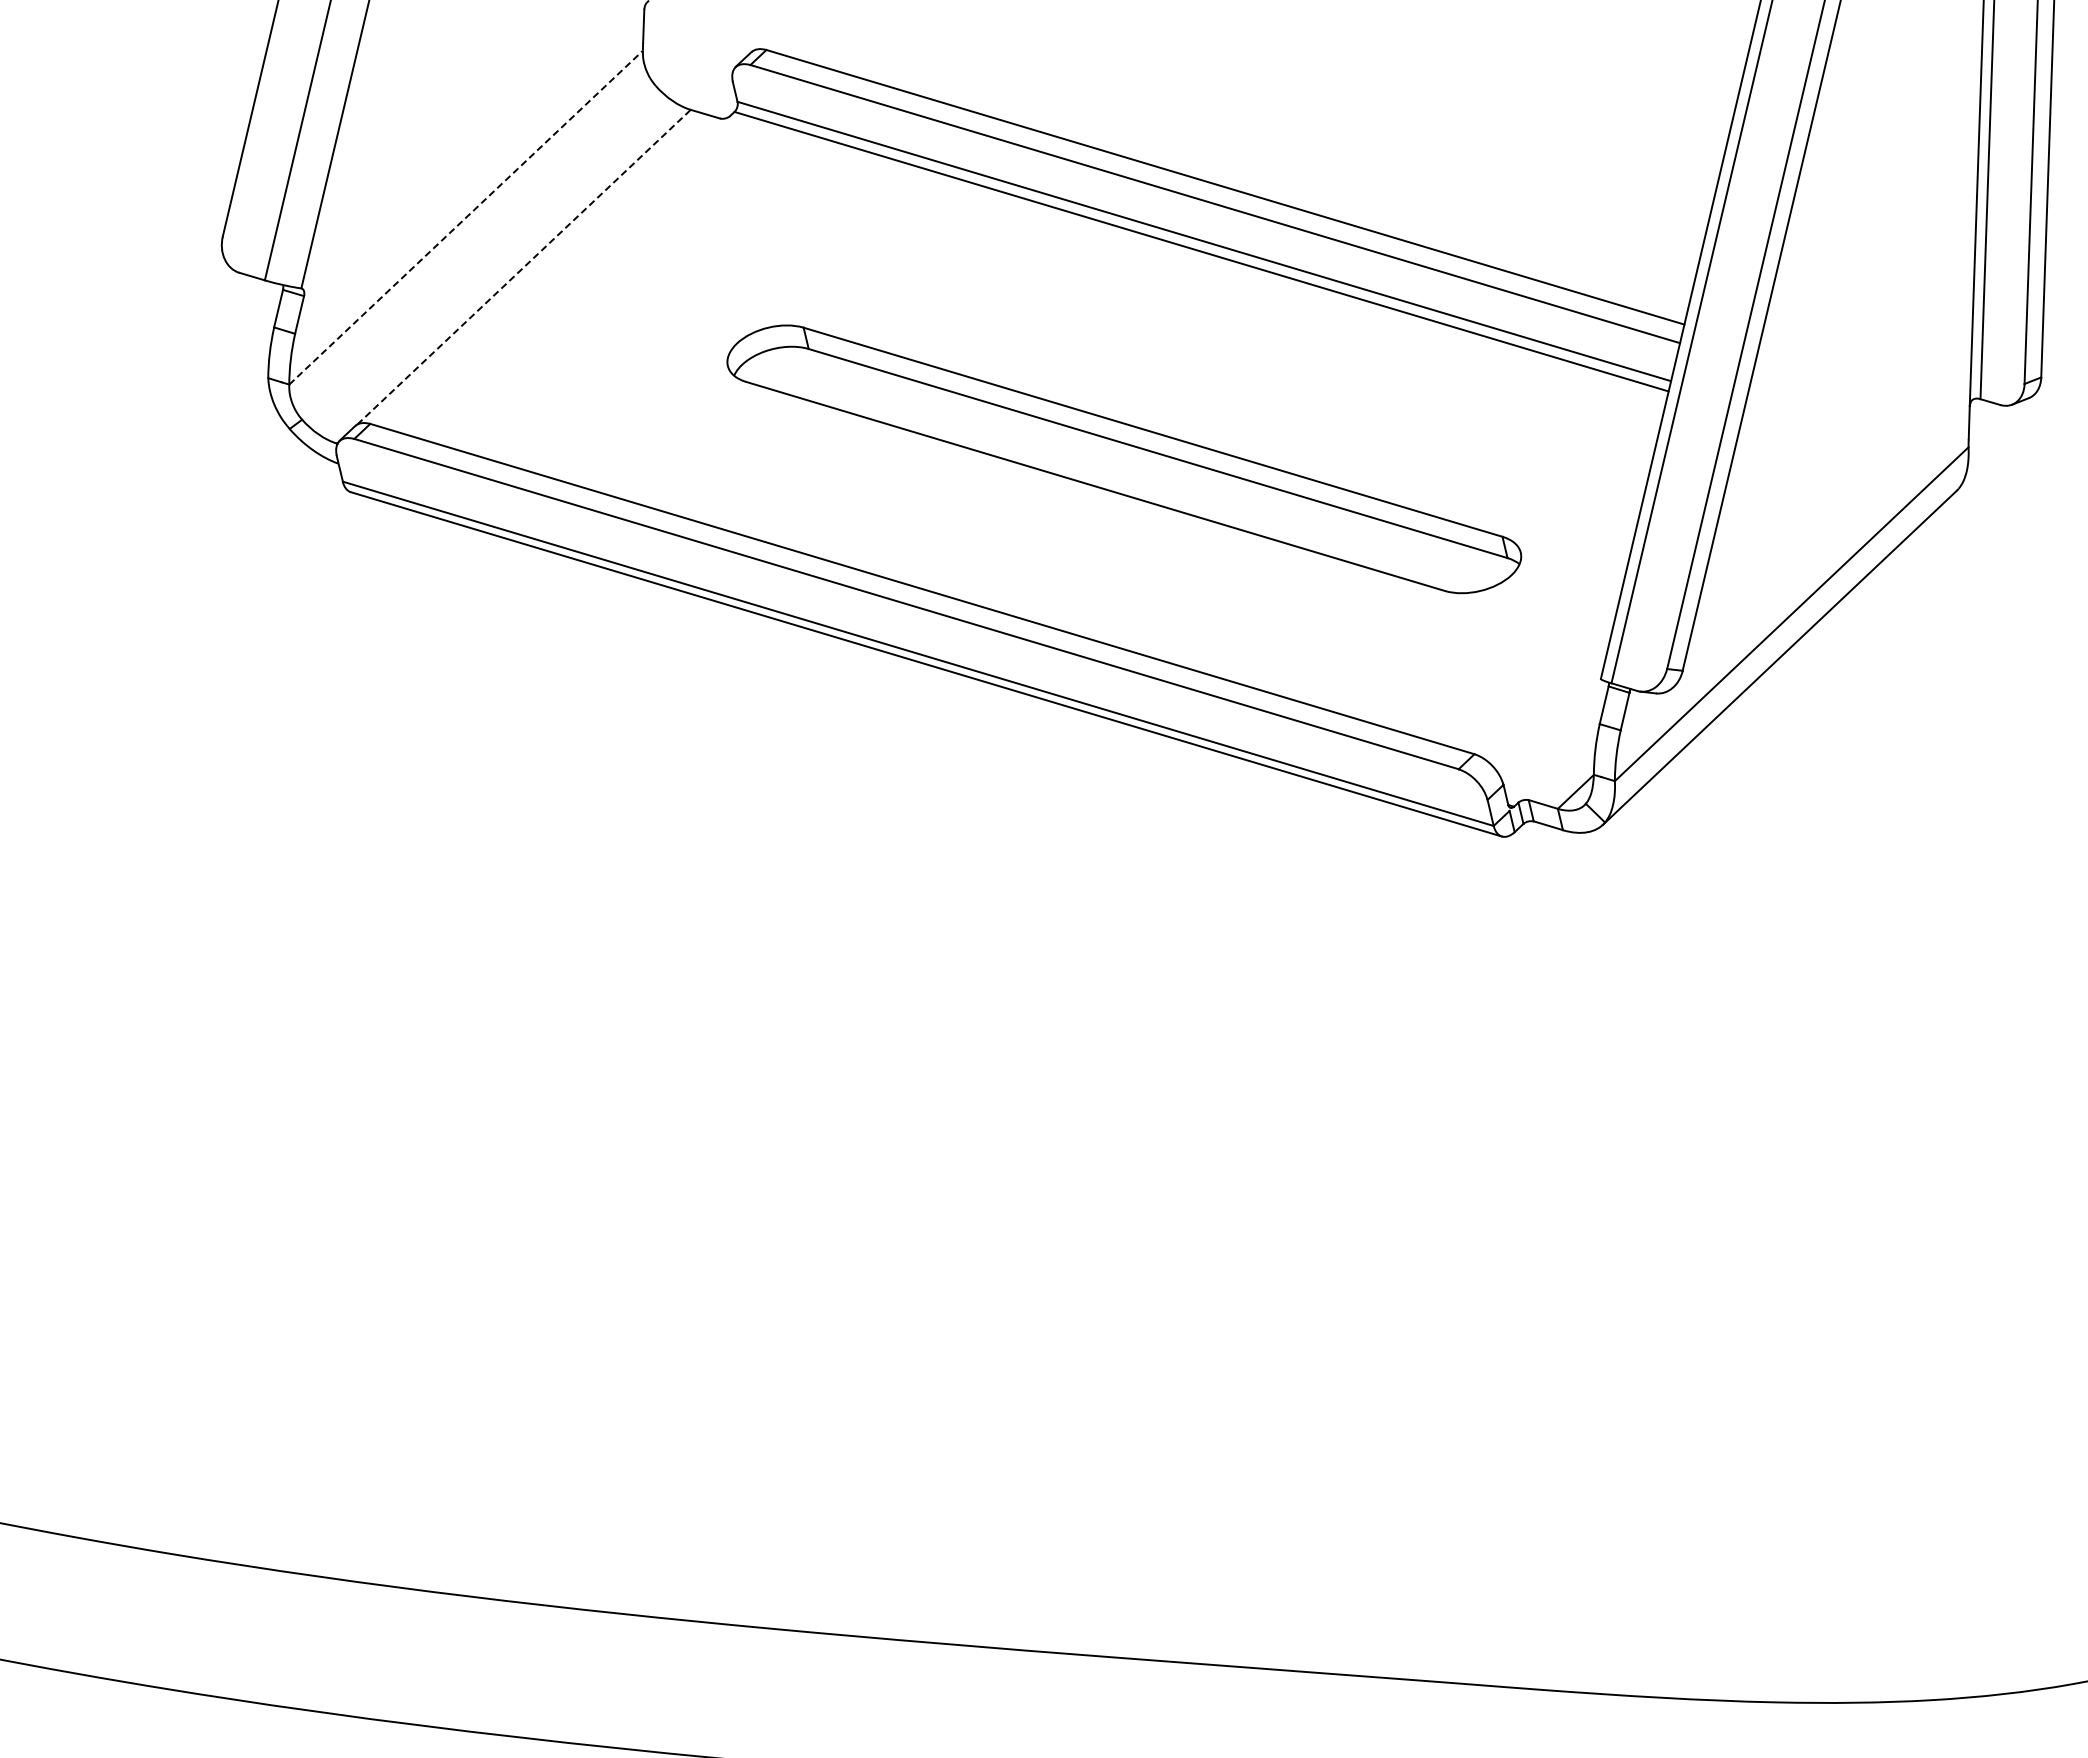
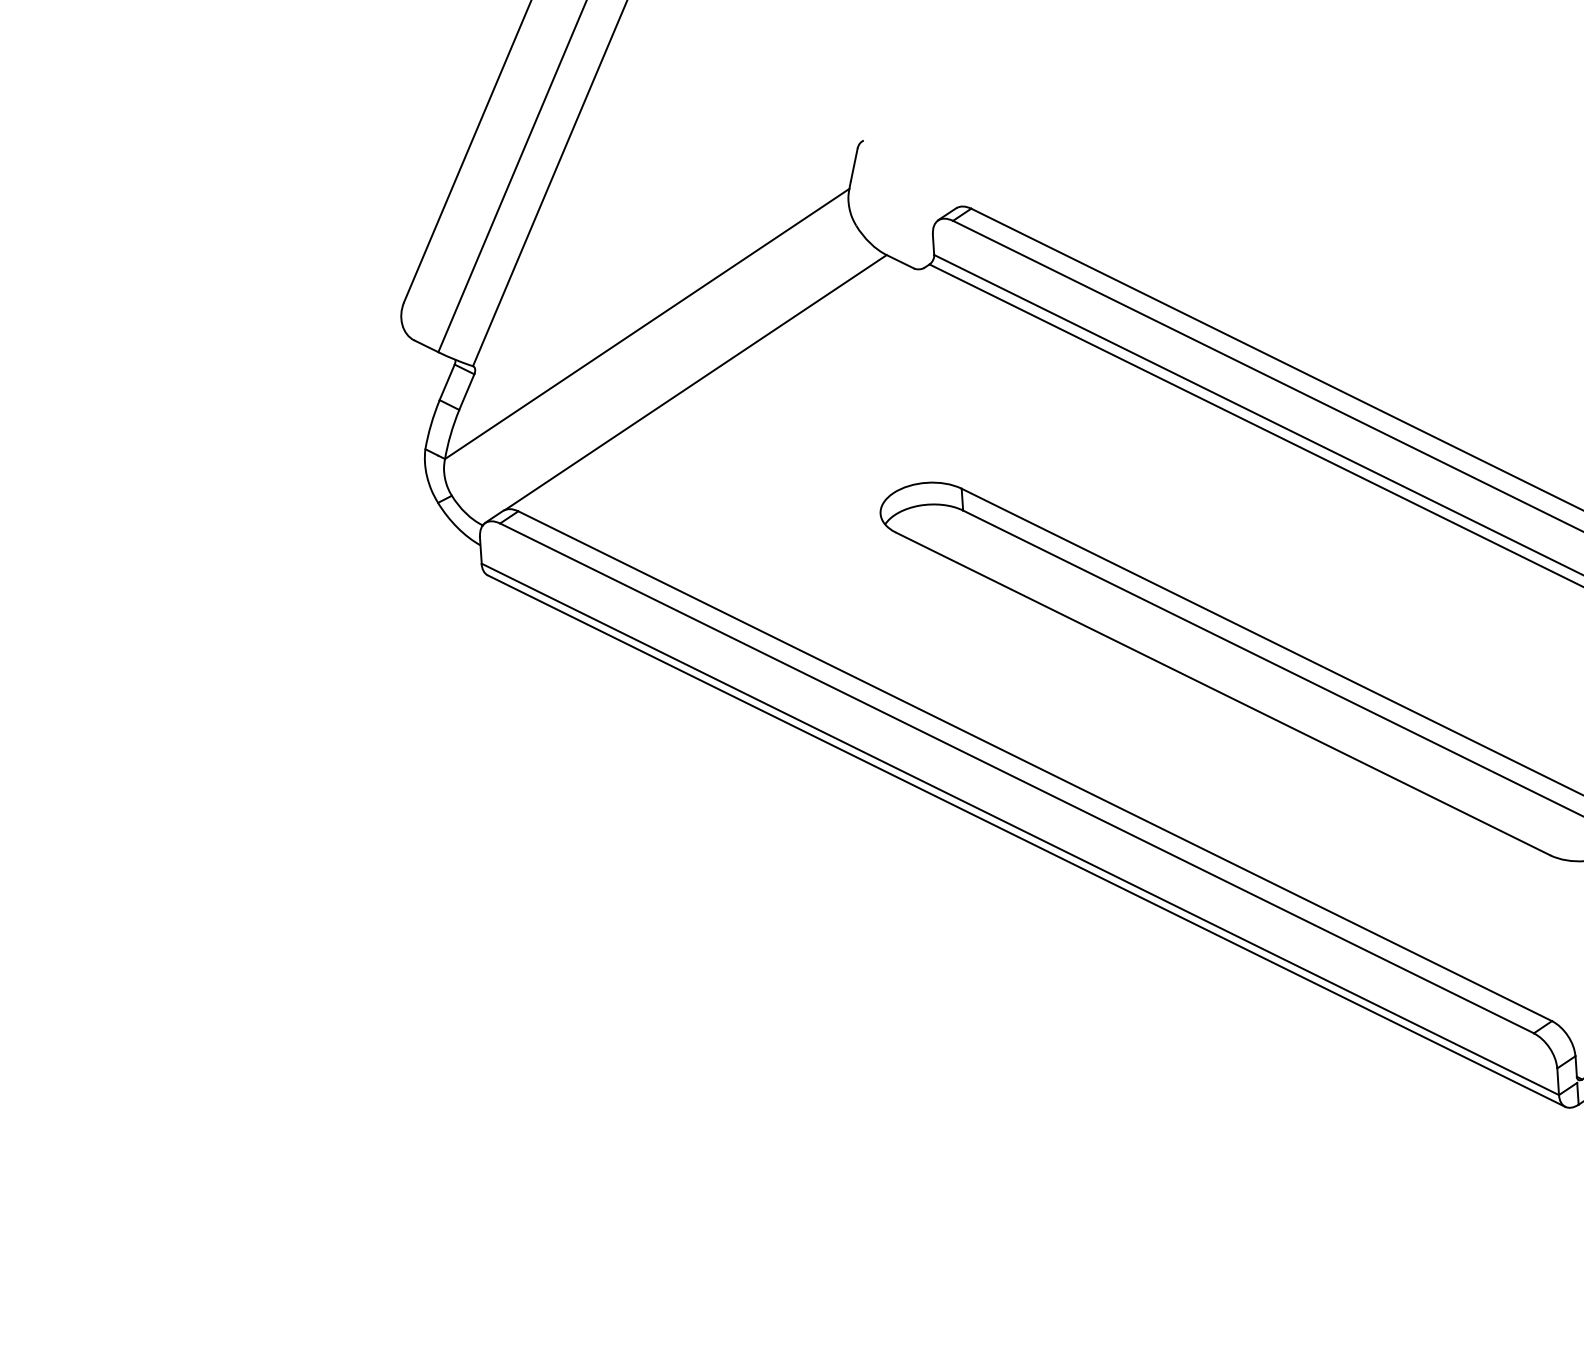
line: (466, 217) -> (647, 323), dashed -> solid
line: (524, 266) -> (696, 381), dashed -> solid

